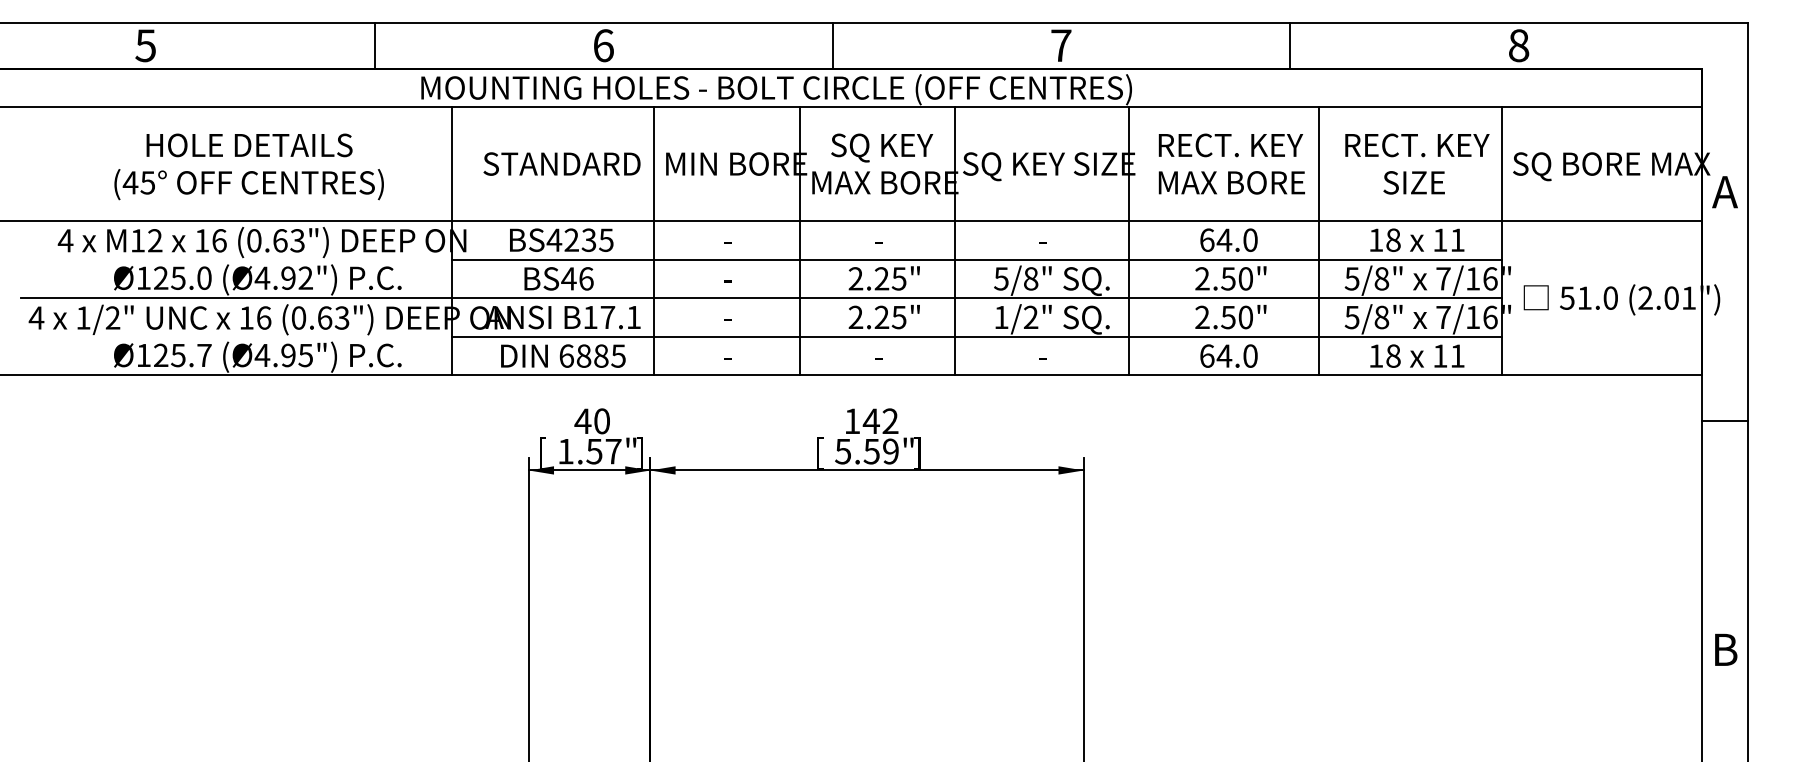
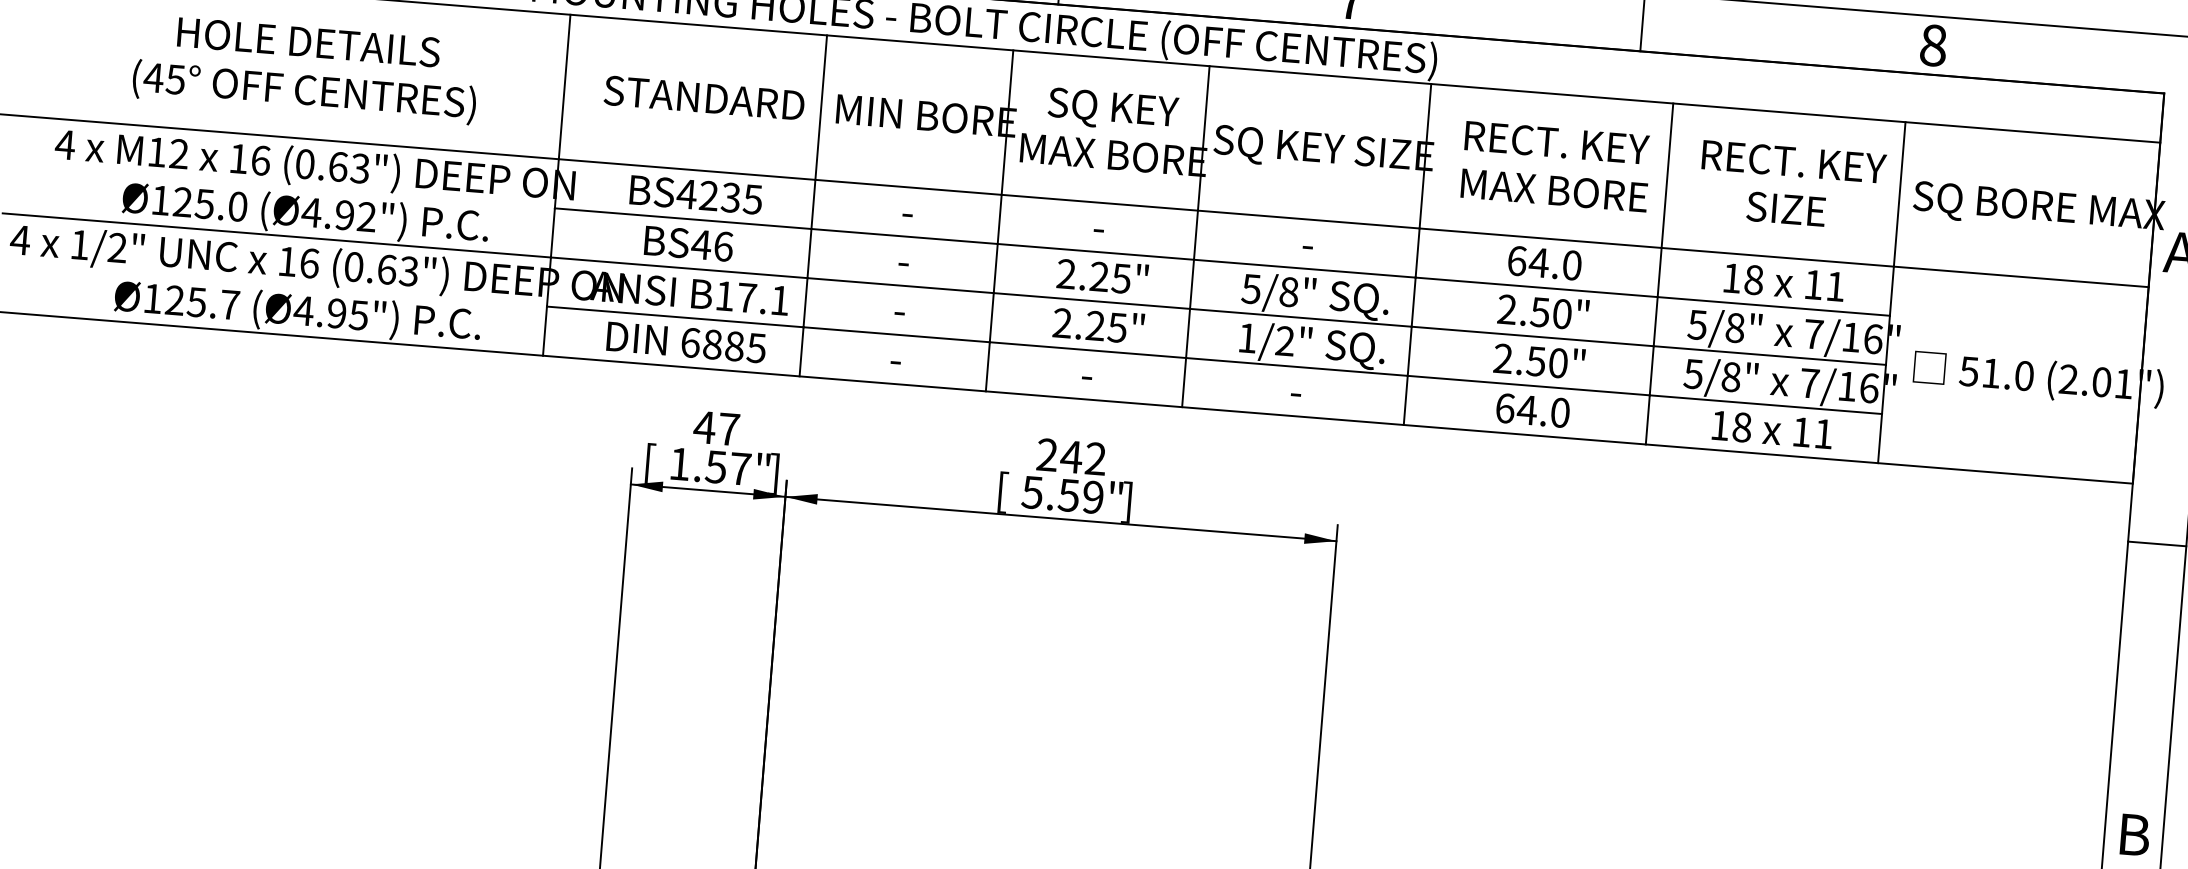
text: (852, 420) -> (1047, 453), 142 -> 242
text: (602, 421) -> (729, 429), 40 -> 47

